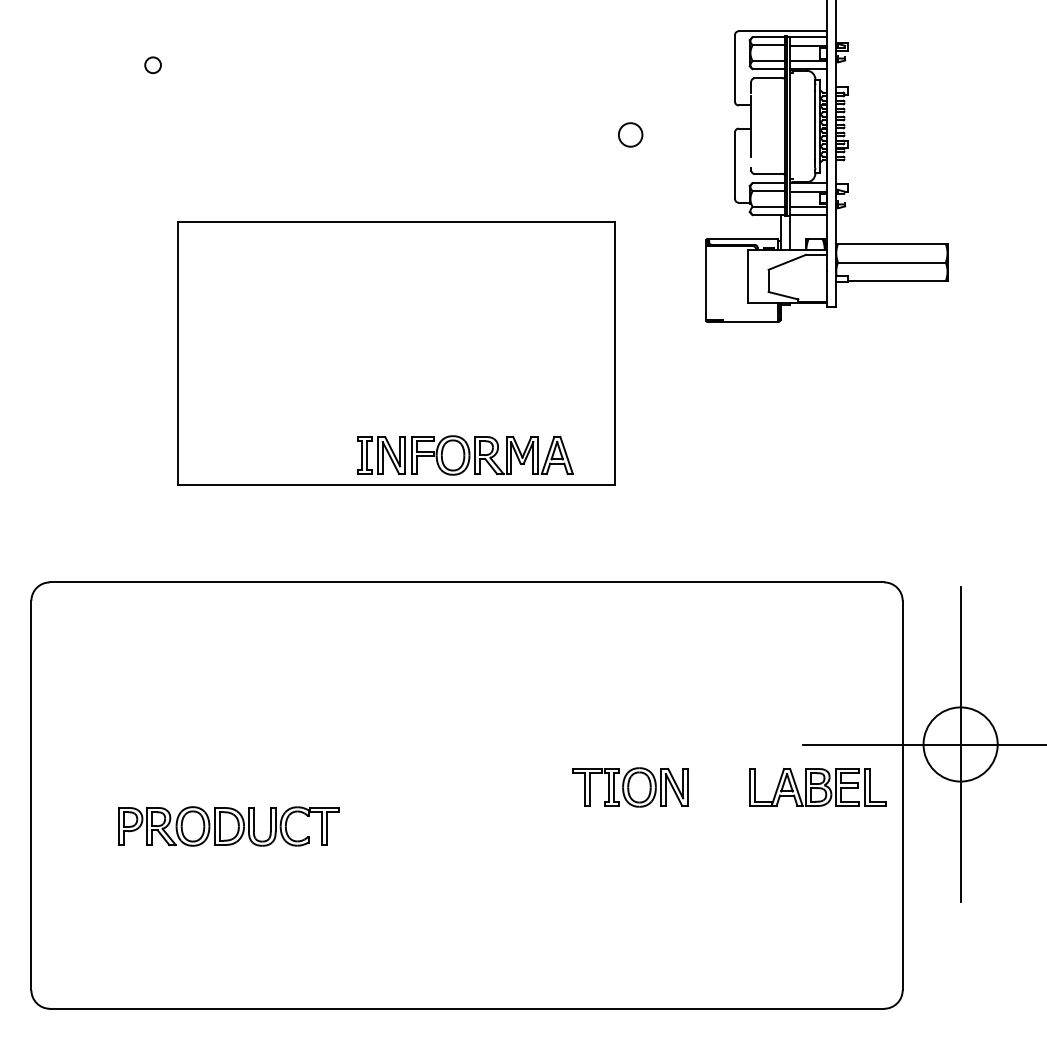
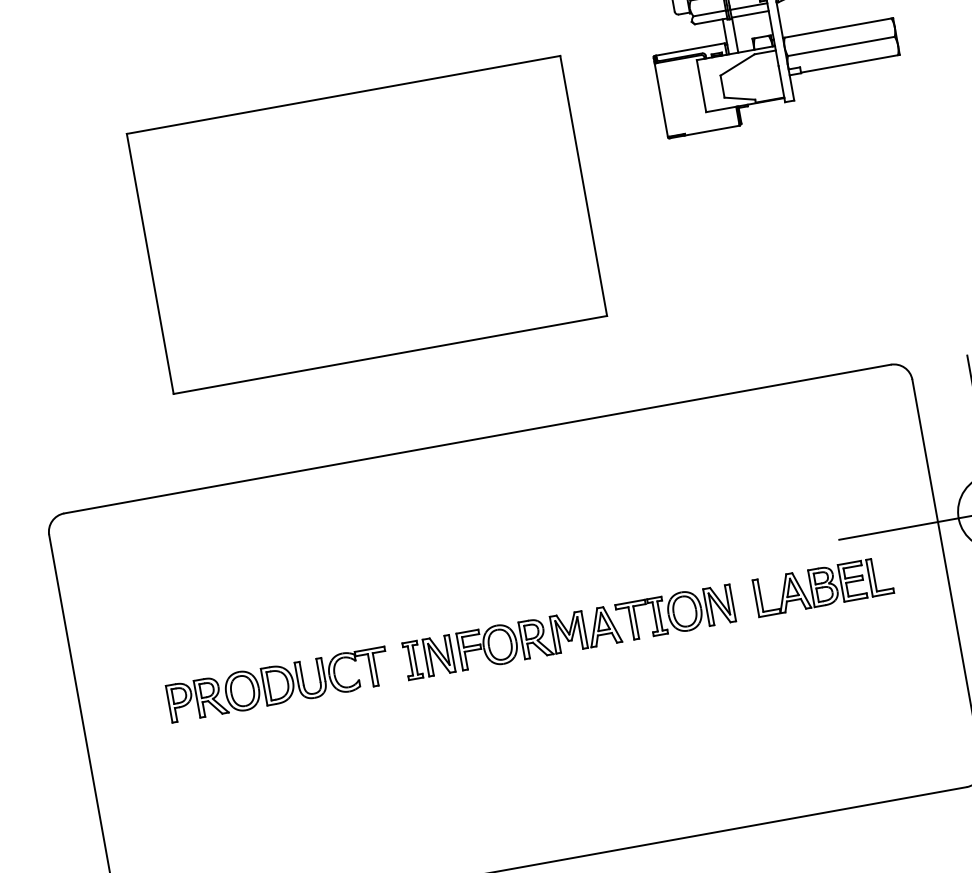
part: (465, 455) -> (512, 642), moved
part: (817, 787) -> (822, 586), moved
part: (228, 826) -> (277, 684), moved

